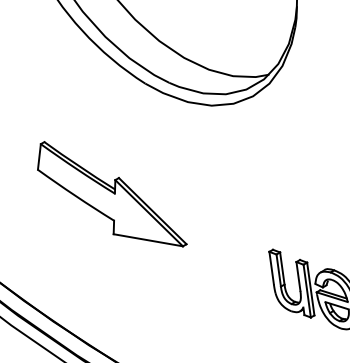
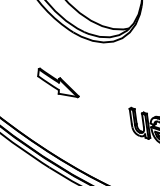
part: (112, 193) -> (58, 82), size x0.6

